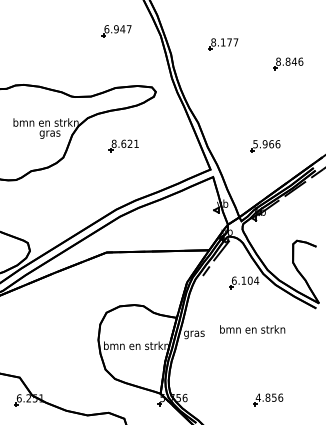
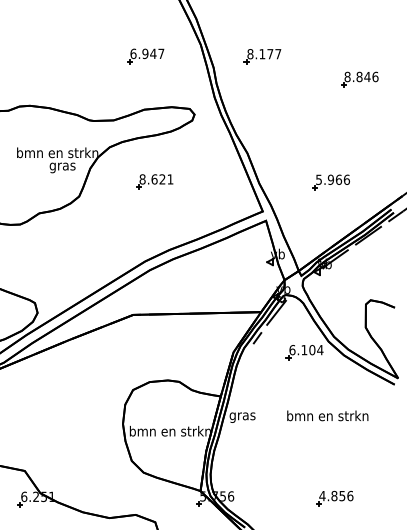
part: (116, 31) -> (145, 56), moved
part: (223, 44) -> (262, 56), moved
text: (252, 329) -> (327, 415), moved

